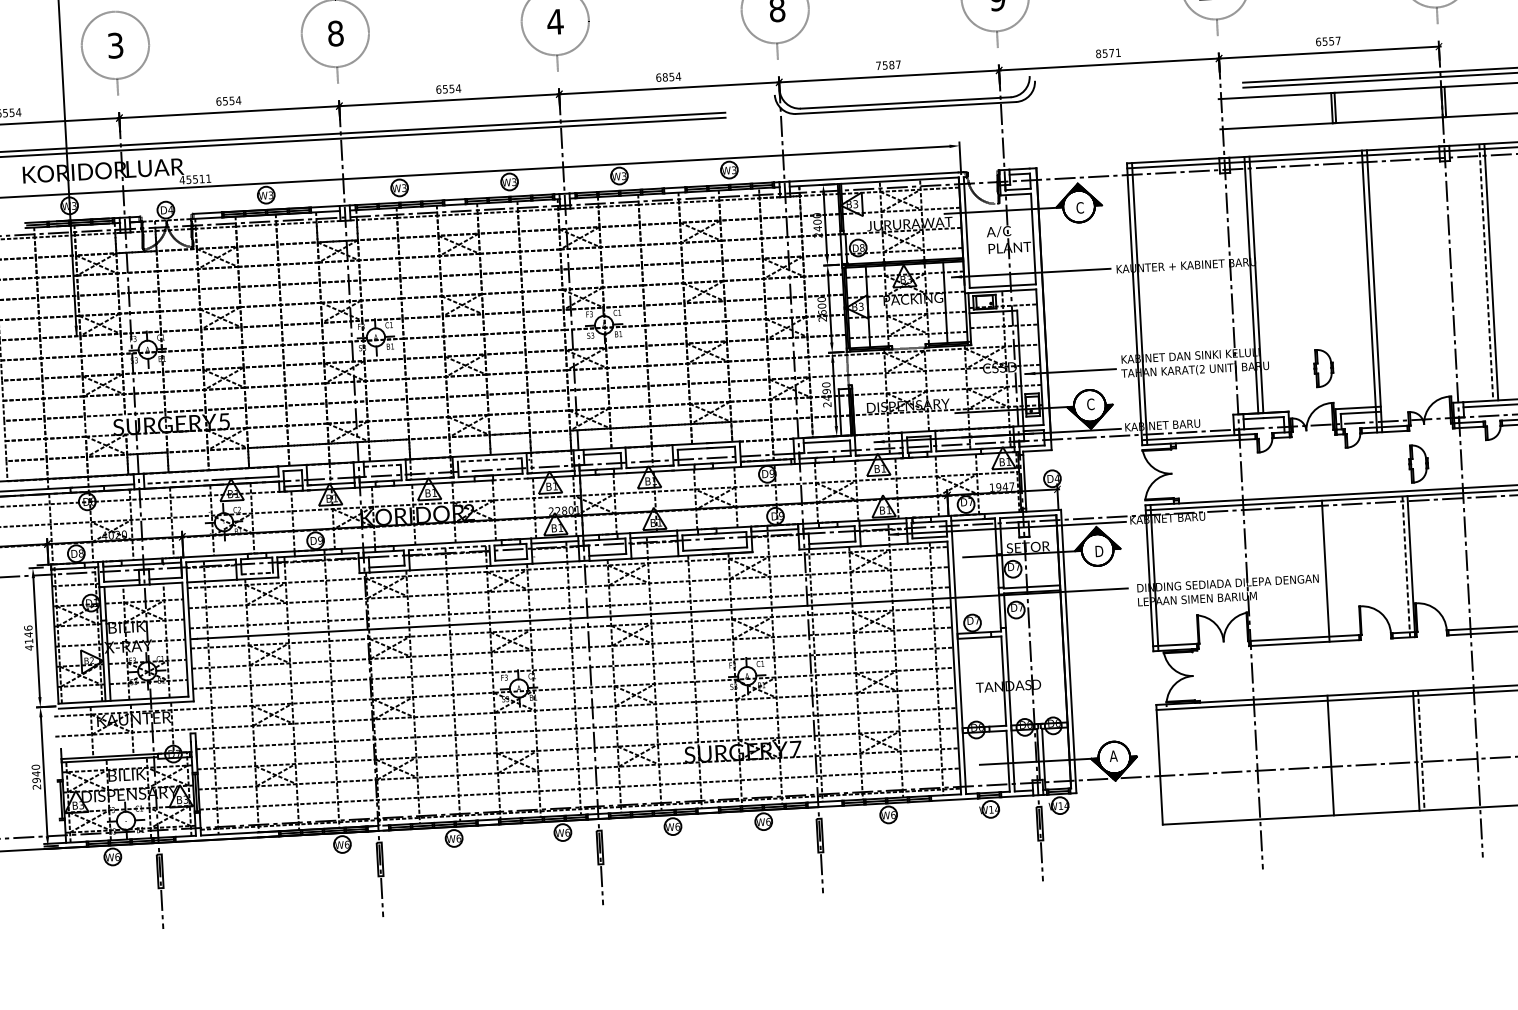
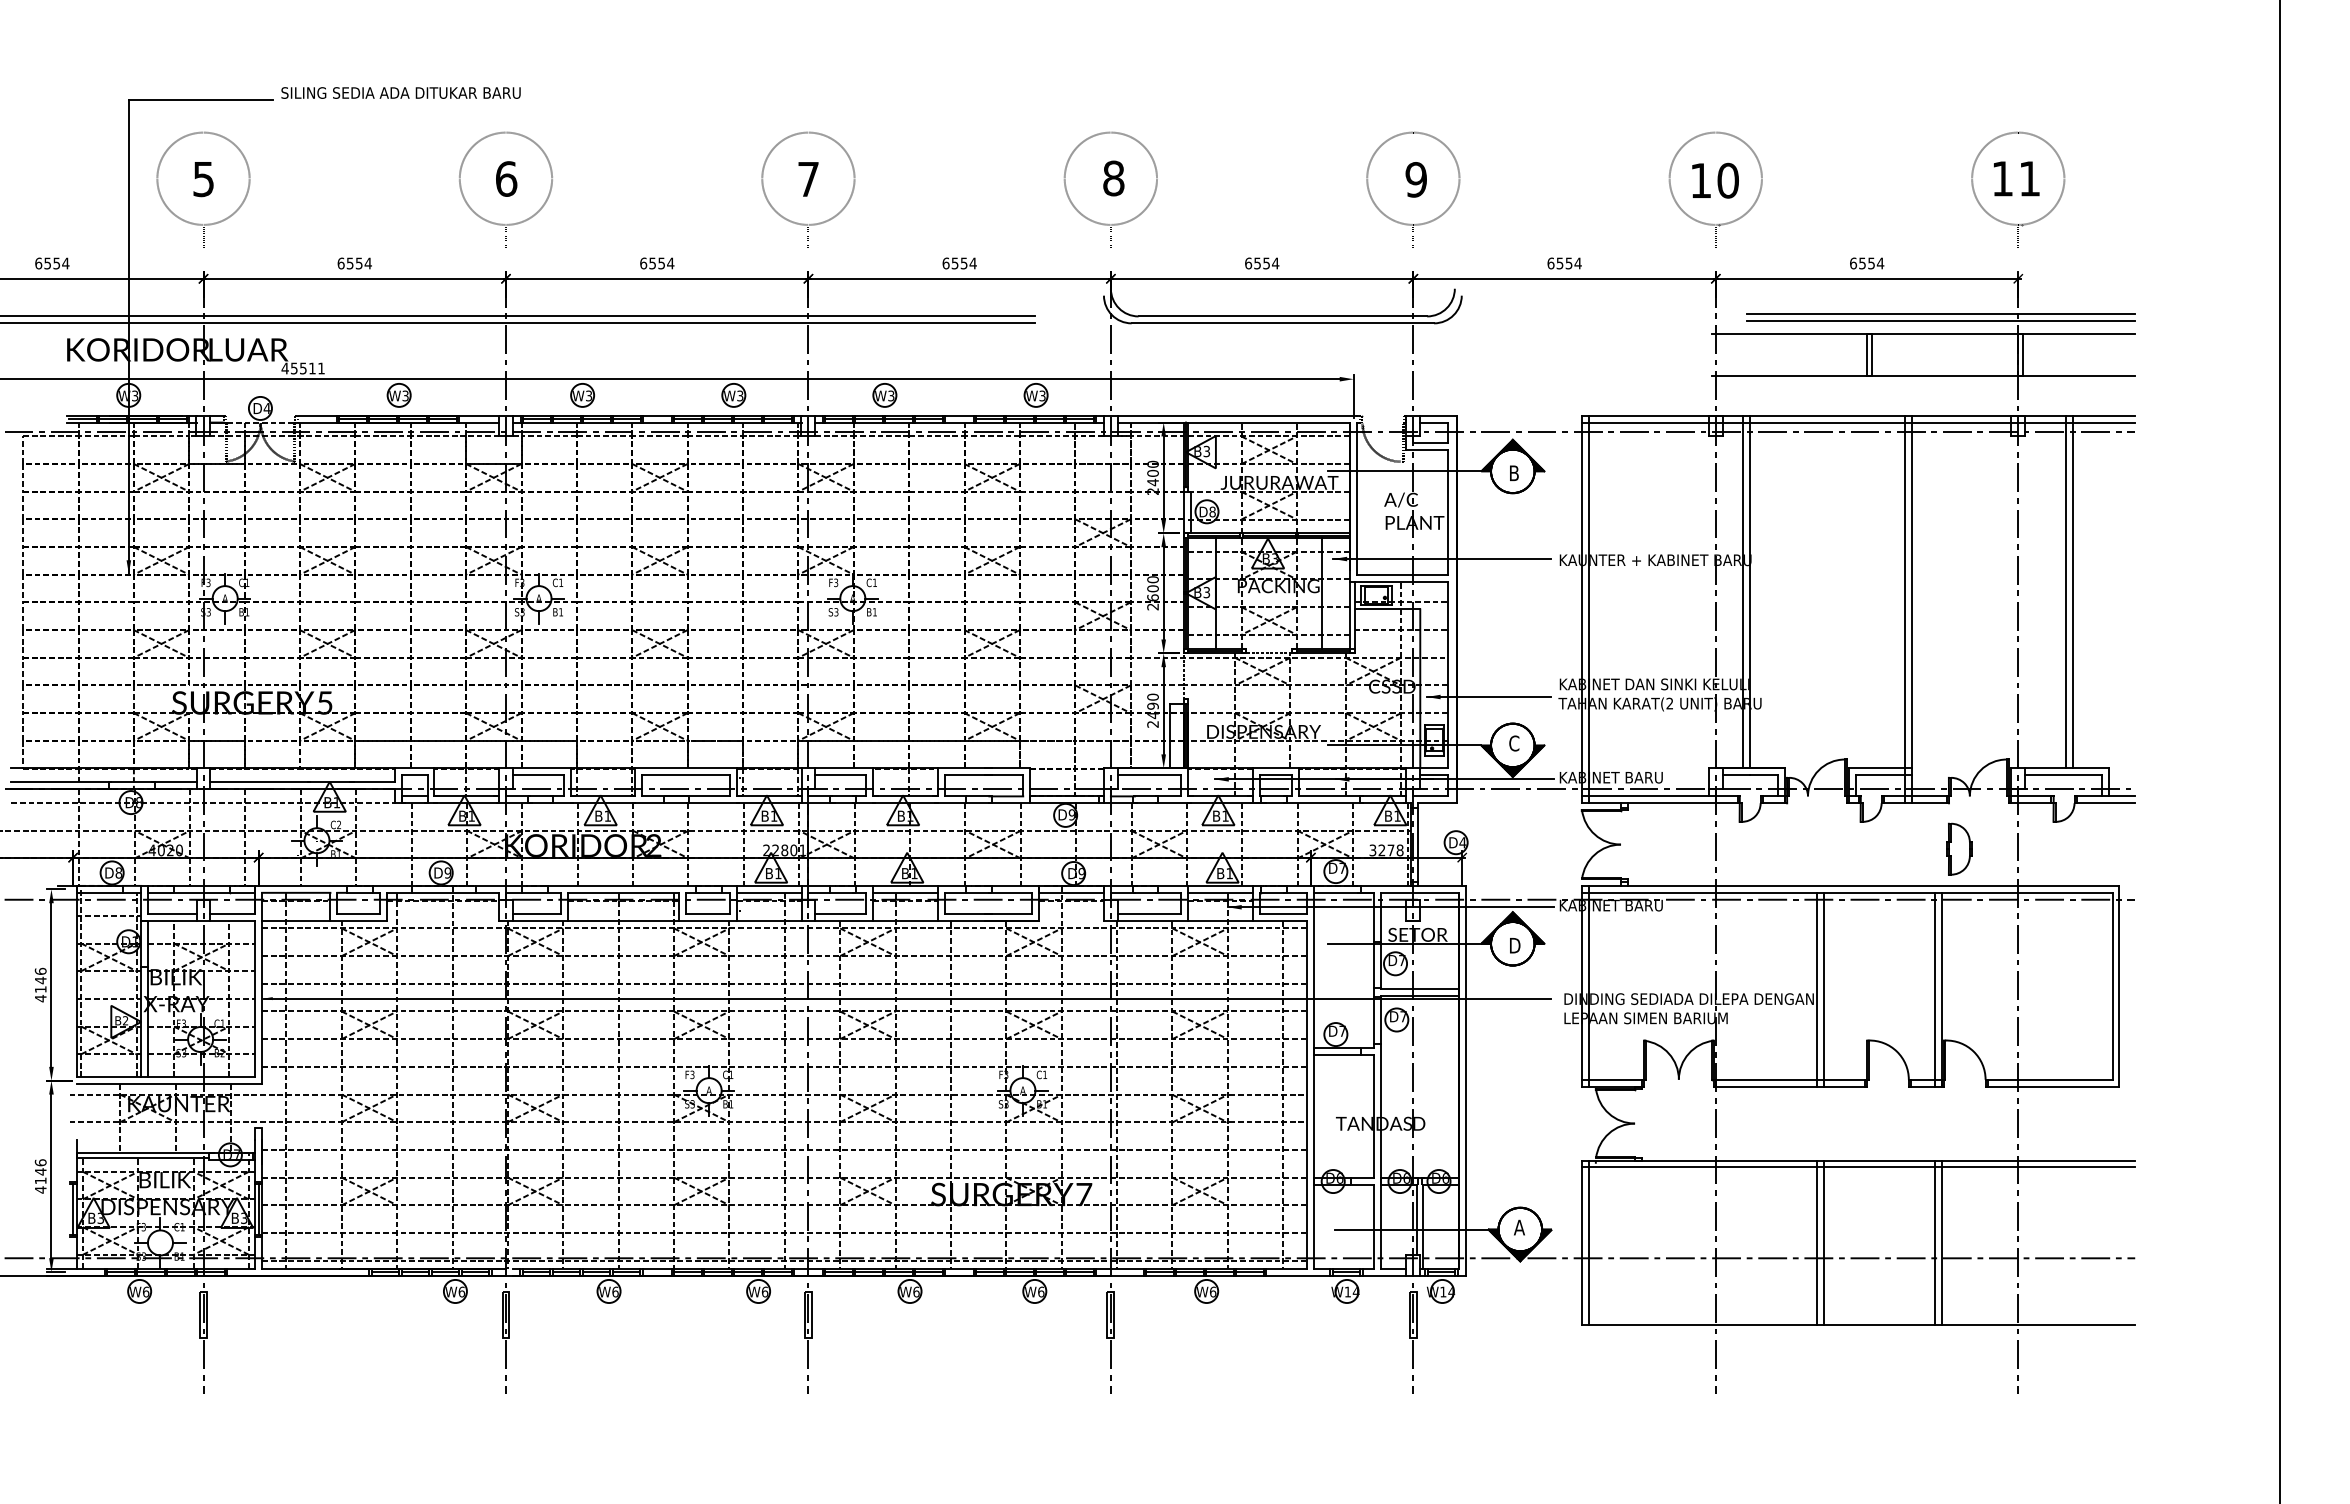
text: (555, 22) -> (808, 179), 4 -> 7
text: (335, 33) -> (506, 178), 8 -> 6
text: (1338, 40) -> (1880, 263), 6557 -> 6554
text: (115, 45) -> (203, 178), 3 -> 5
text: (1108, 53) -> (1564, 263), 8571 -> 6554
text: (888, 65) -> (1262, 263), 7587 -> 6554
text: (664, 77) -> (954, 263), 6854 -> 6554
text: (1080, 208) -> (1514, 473), C -> B
line: (1486, 272) -> (2066, 592), dashed -> solid
part: (1323, 367) -> (1836, 710), removed
line: (490, 460) -> (686, 775), dashed -> solid
line: (382, 466) -> (538, 775), dashed -> solid
line: (510, 479) -> (713, 803), dashed -> solid
line: (180, 482) -> (260, 782), dashed -> solid
text: (1002, 487) -> (1386, 850), 1947 -> 3278
line: (449, 547) -> (624, 892), dashed -> solid
line: (1406, 566) -> (1934, 989), dashed -> solid
line: (1320, 571) -> (1817, 989), added
line: (257, 573) -> (358, 913), dashed -> solid
line: (1421, 751) -> (1941, 1243), dashed -> solid
line: (1336, 755) -> (1824, 1242), added
line: (1164, 764) -> (1588, 1242), added
text: (36, 777) -> (40, 1176), 2940 -> 4146

